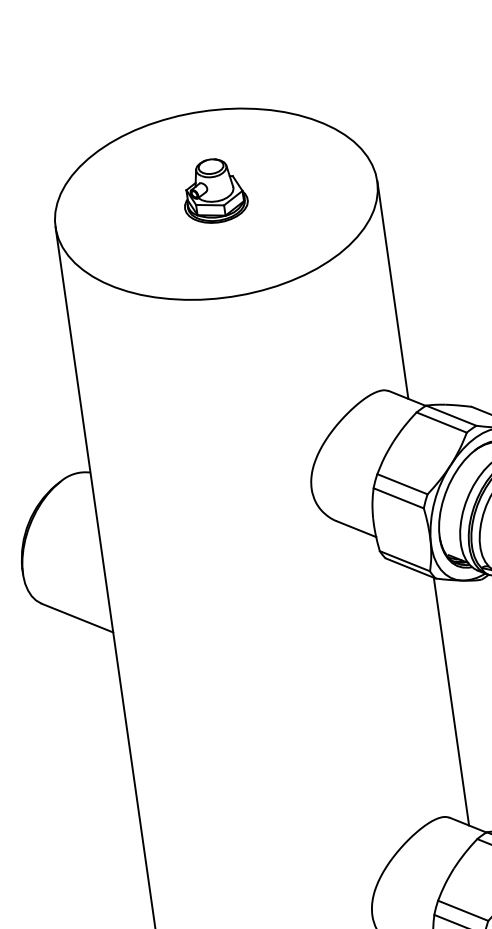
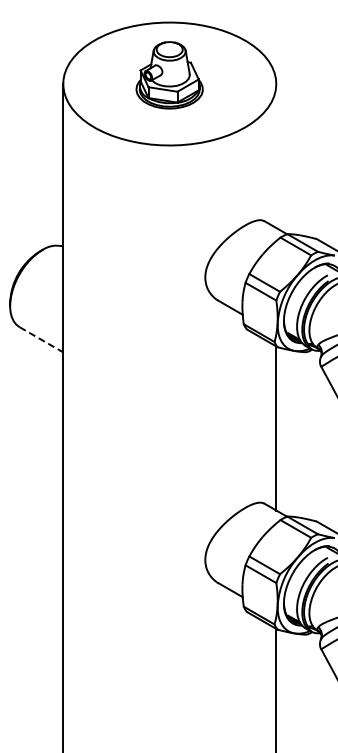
part: (213, 189) -> (169, 74), size x1.6
line: (393, 290) -> (276, 156), removed
line: (77, 619) -> (41, 340), solid -> dashed

